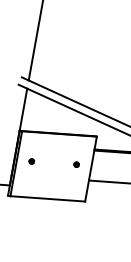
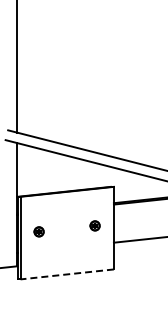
part: (32, 161) -> (39, 231), size x1.6
part: (76, 164) -> (95, 225), size x1.6
line: (47, 198) -> (67, 274), solid -> dashed

